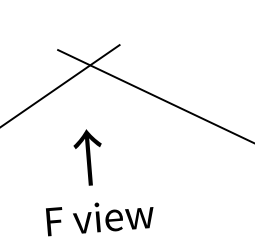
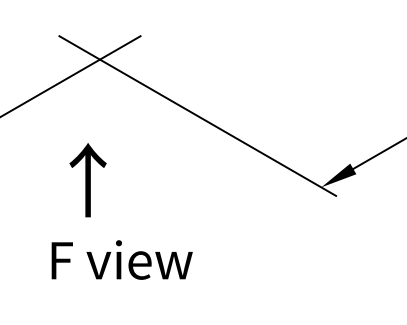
text: (99, 217) -> (121, 259), moved

